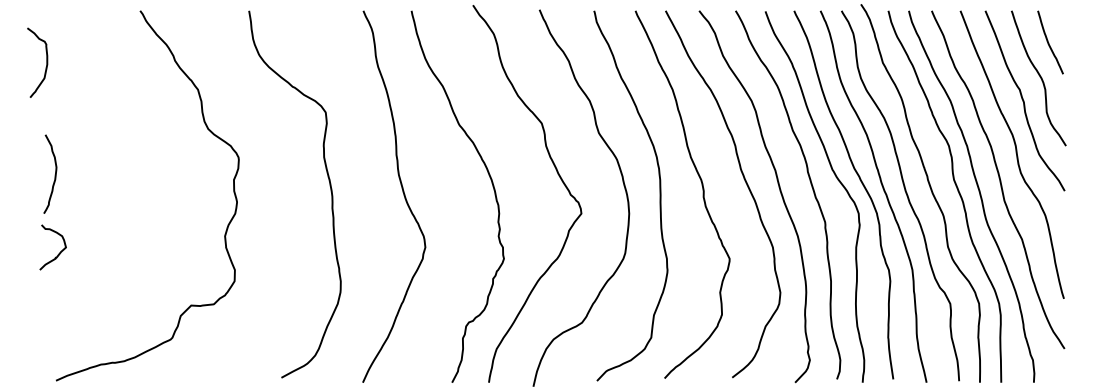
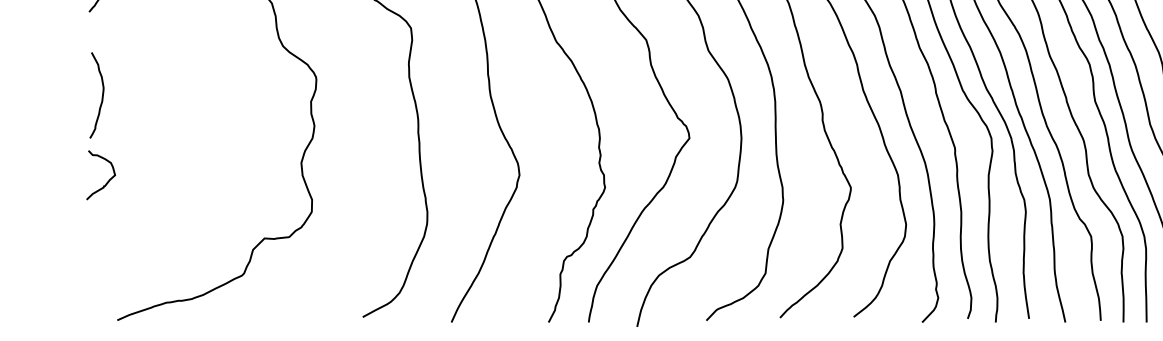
curve: (54, 174) -> (101, 95), moved
curve: (58, 253) -> (106, 181), moved

